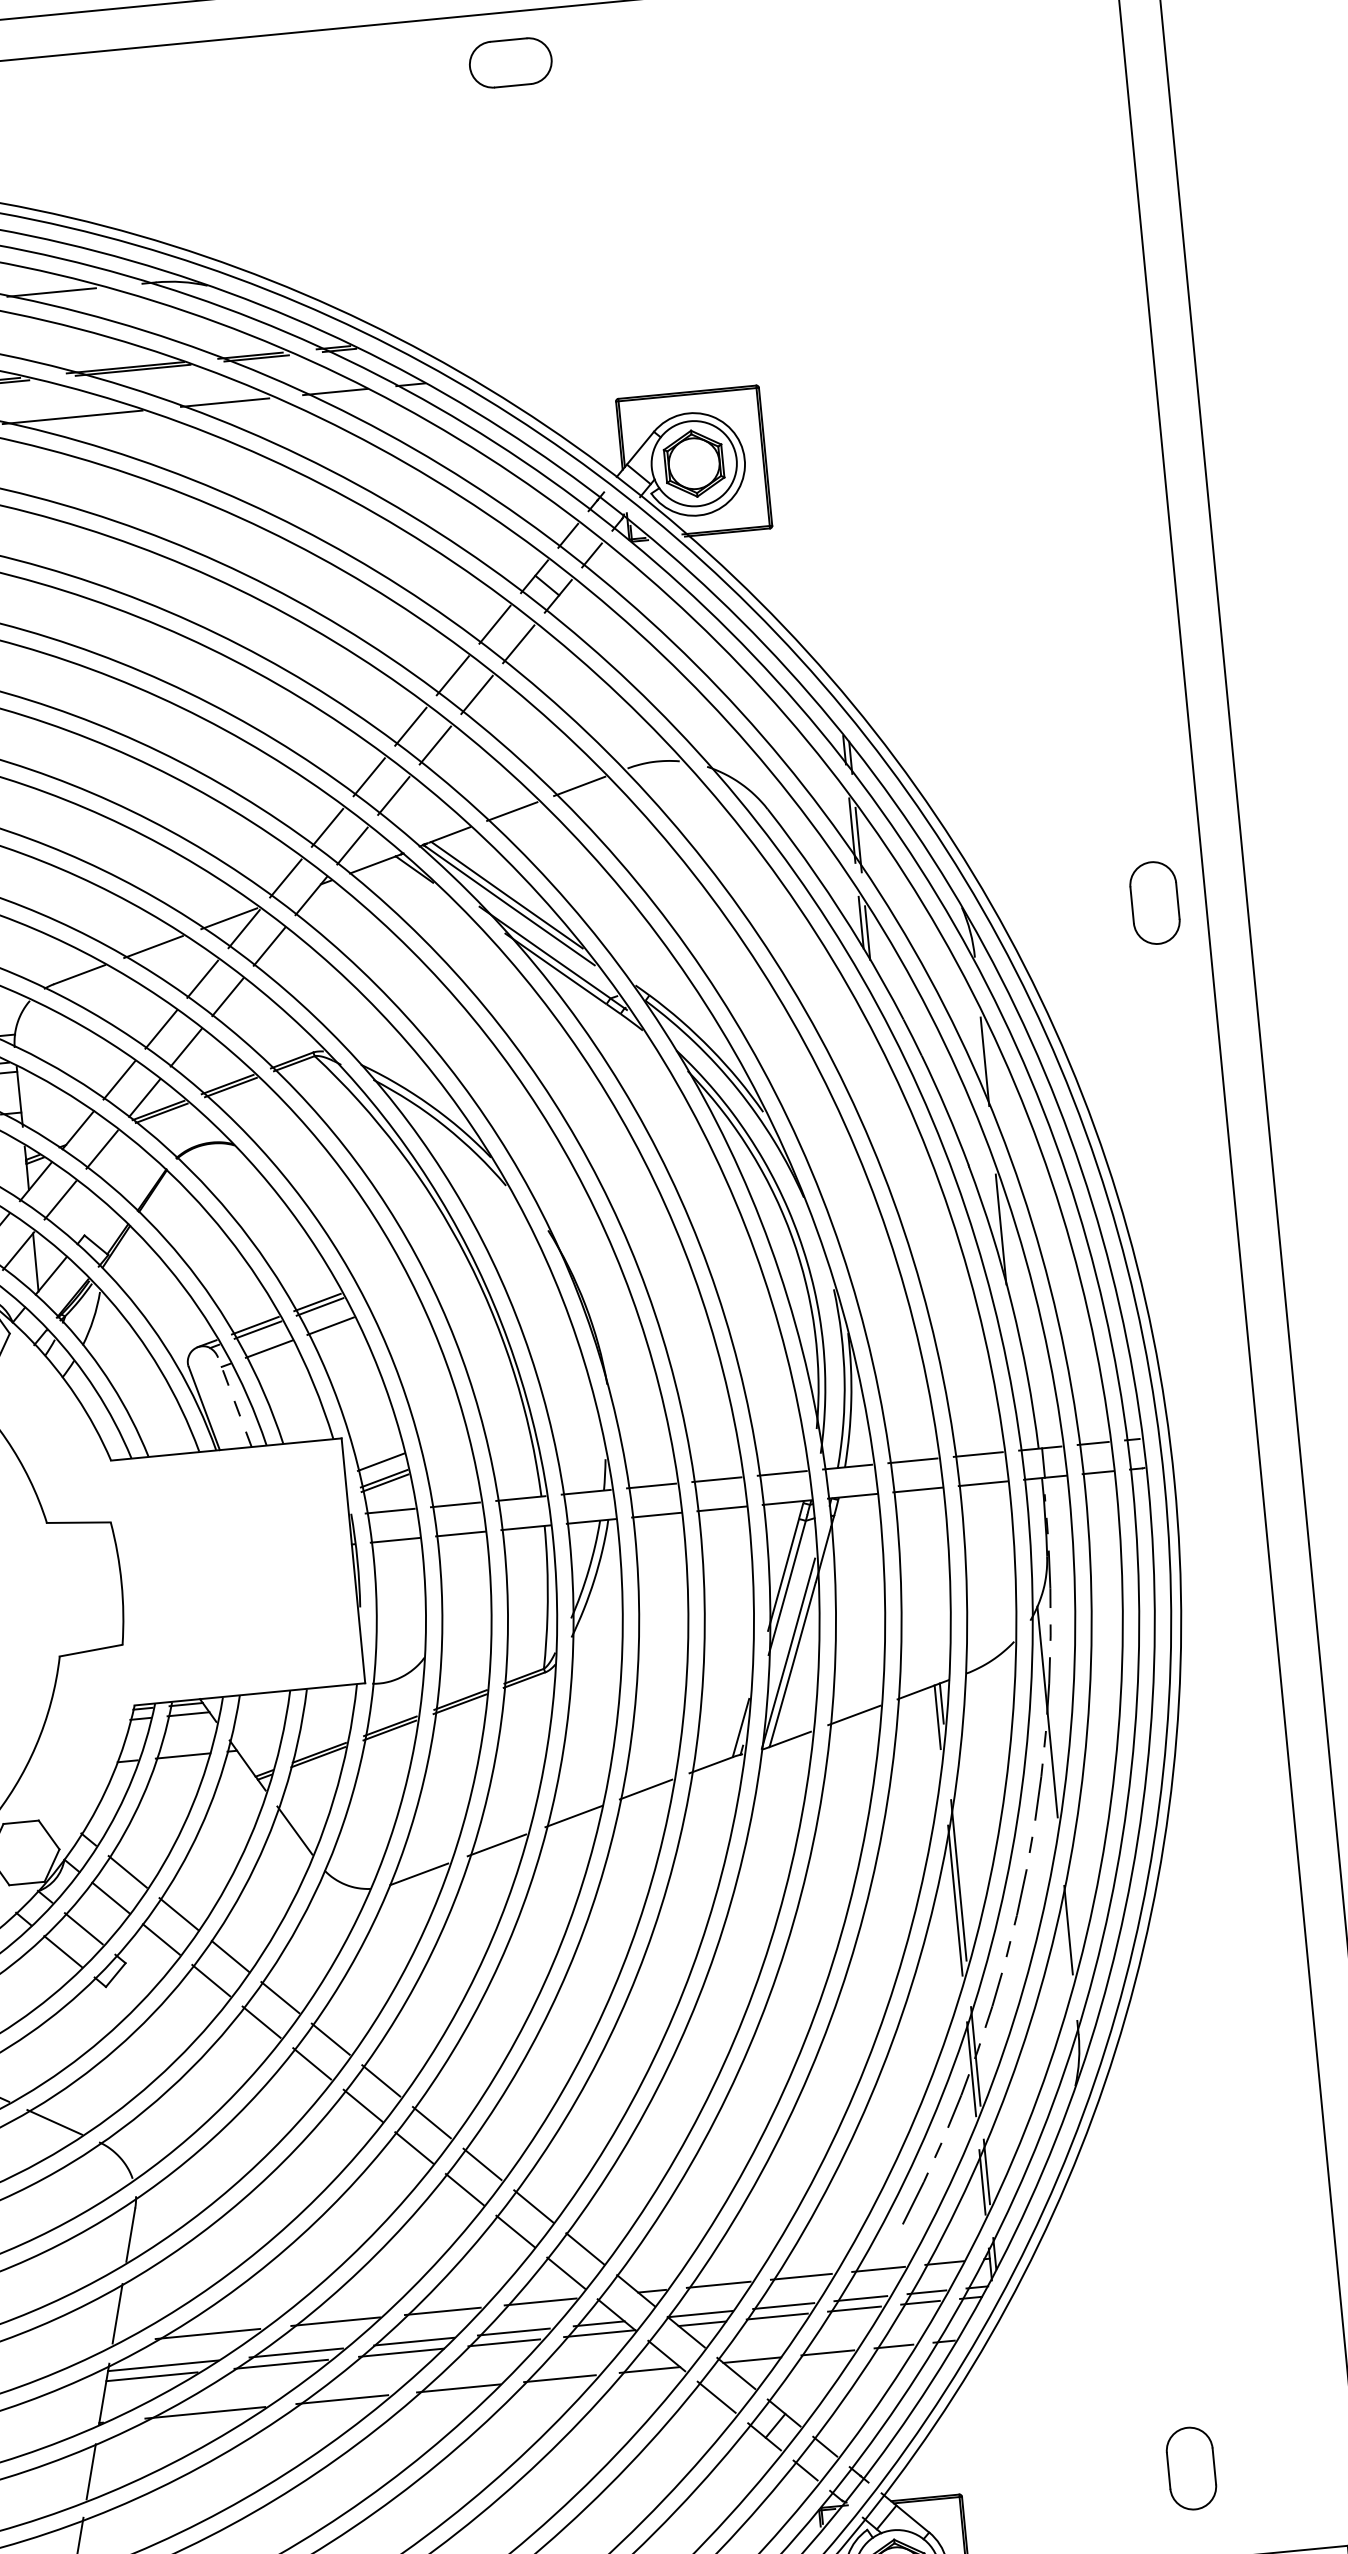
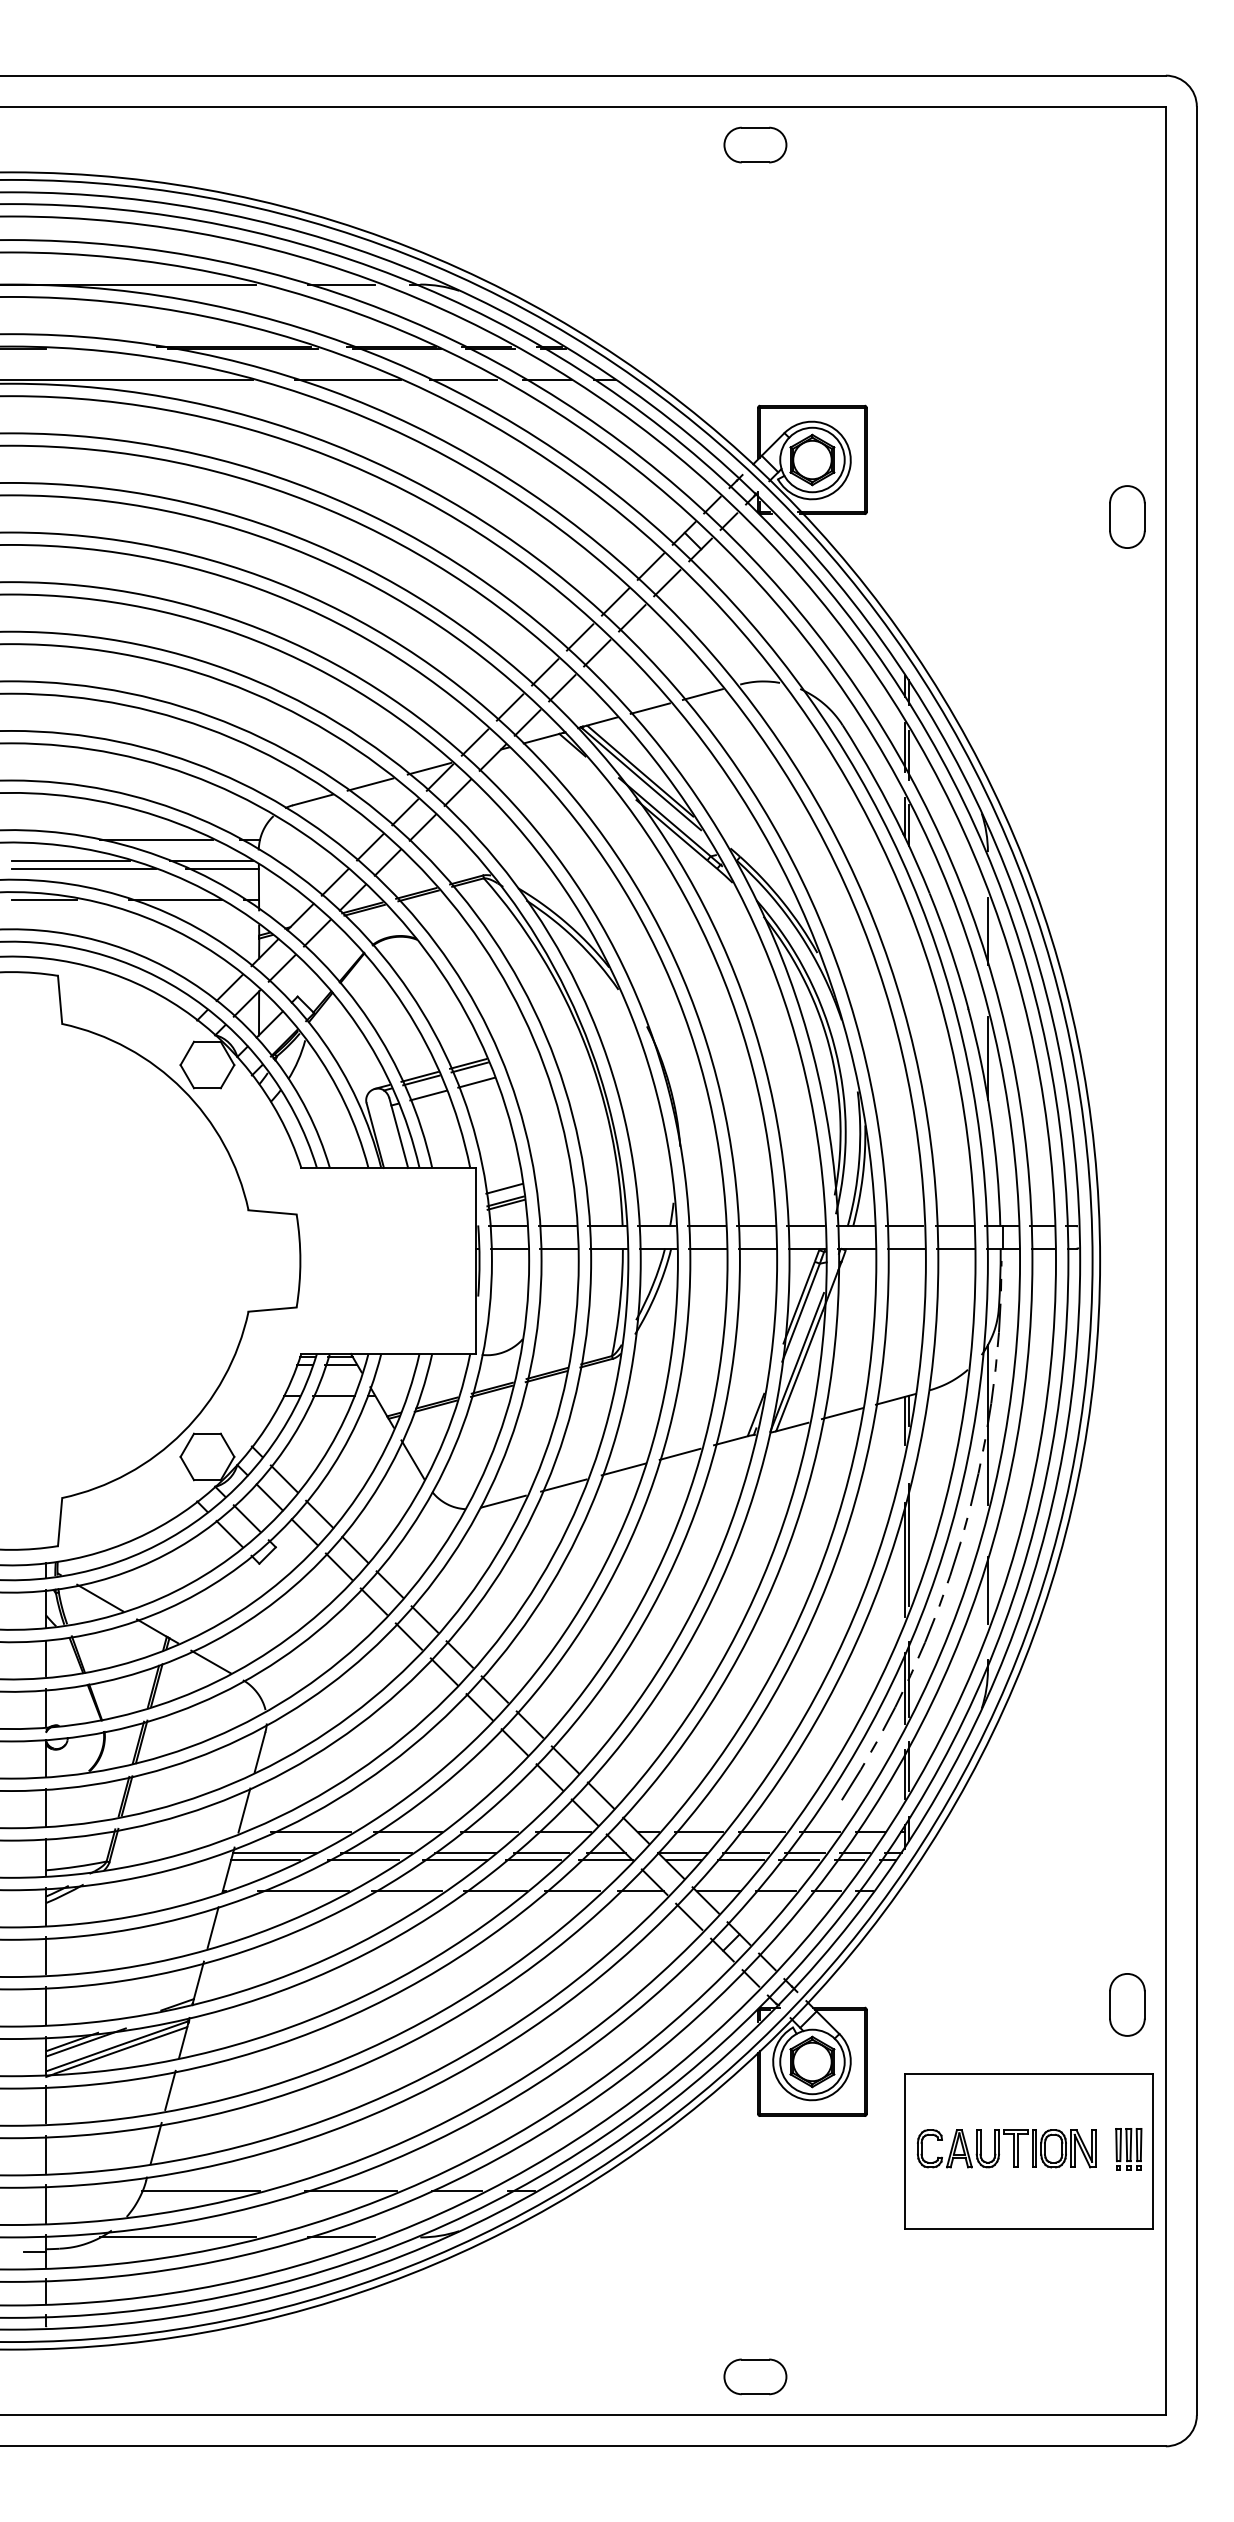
part: (510, 62) -> (755, 144), moved
part: (1155, 902) -> (1127, 516), moved
line: (234, 1401) -> (398, 1132), dashed -> solid
part: (1191, 2468) -> (1127, 2004), moved

